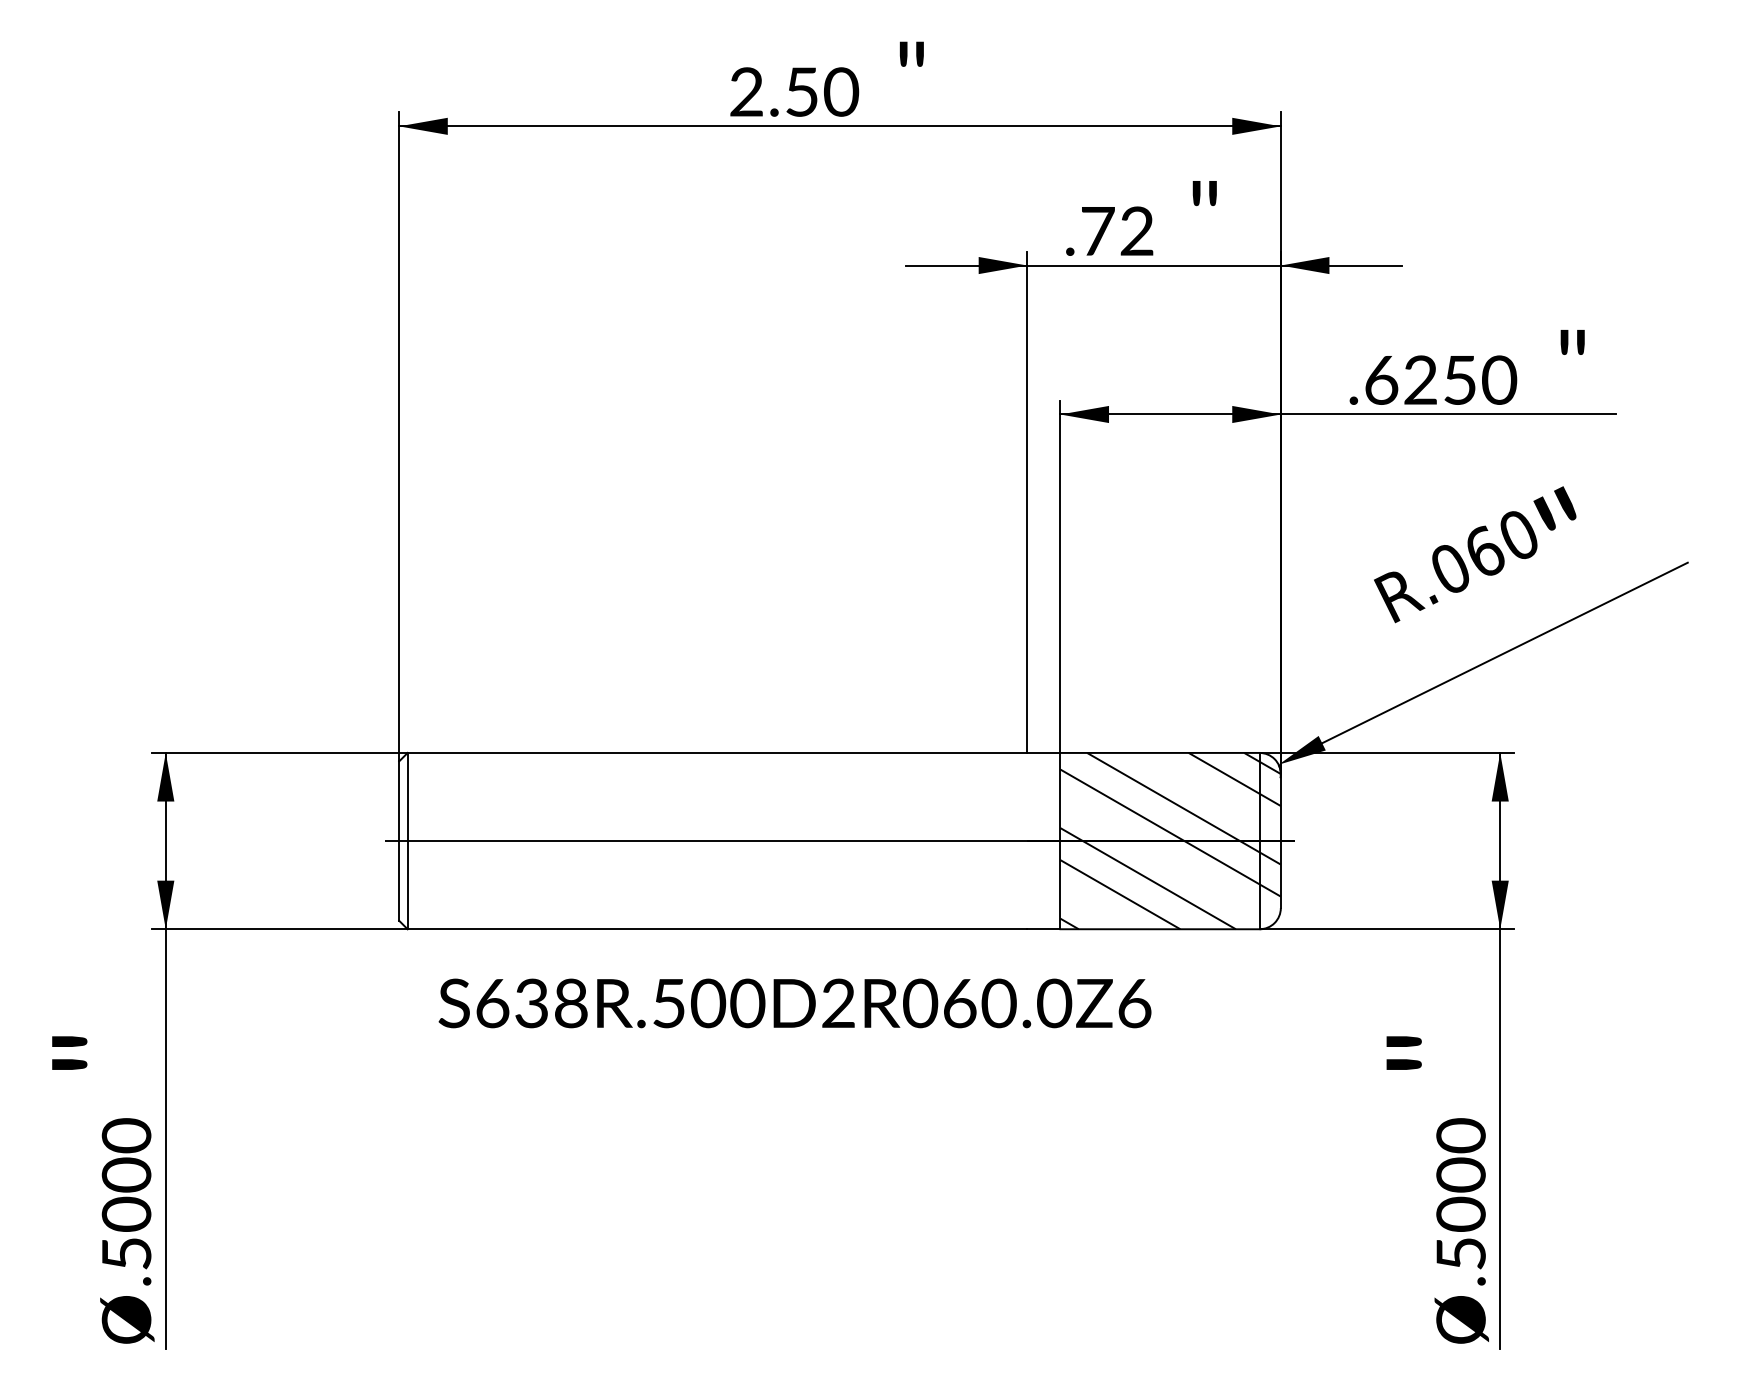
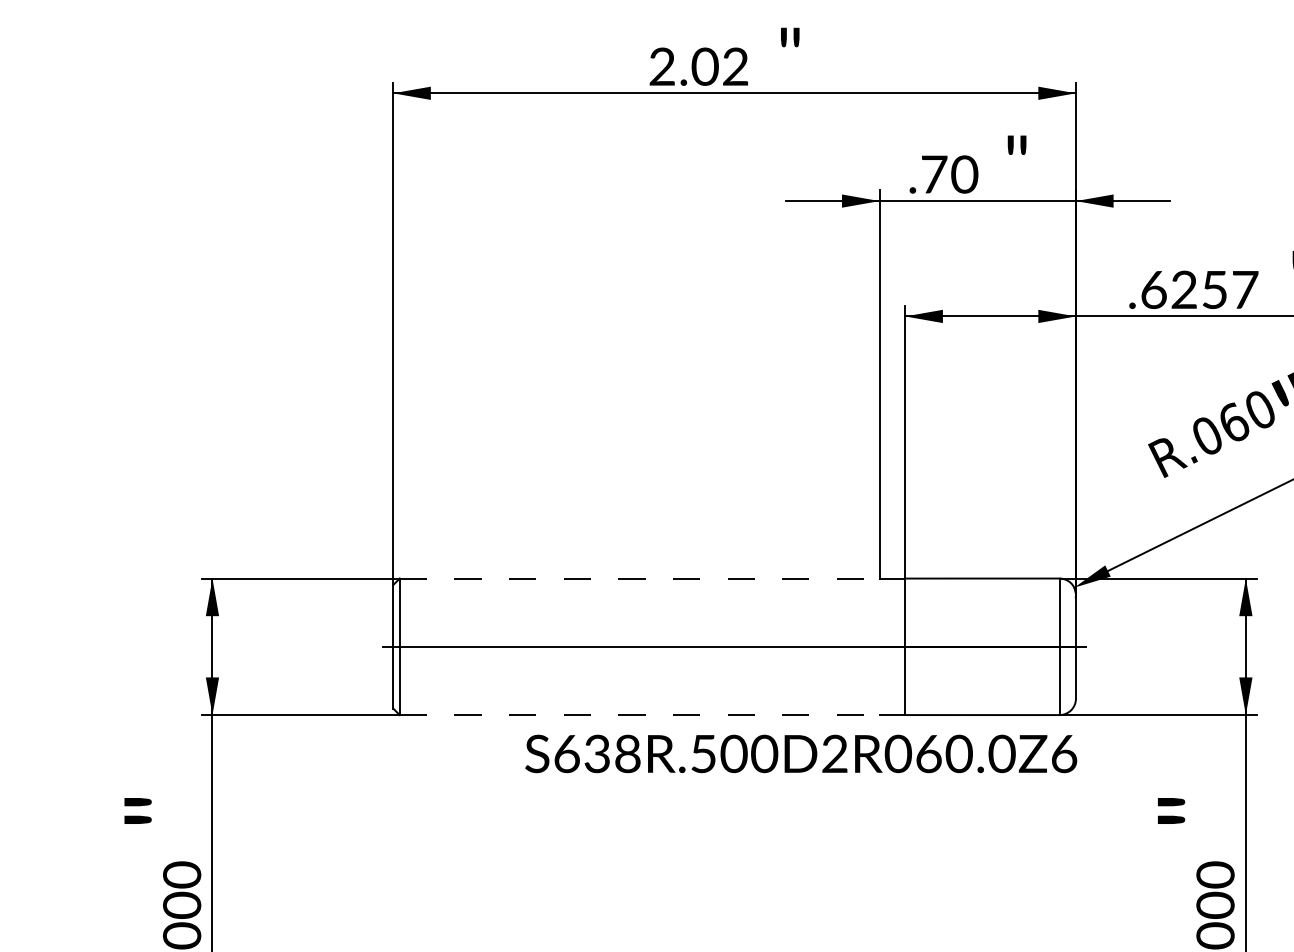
text: (821, 91) -> (720, 66), 2.50 -> 2.02
text: (1136, 230) -> (964, 173), .72 -> .70
text: (1499, 379) -> (1245, 289), .6250 -> .6257
line: (717, 752) -> (639, 578), solid -> dashed
hatch: (1170, 840) -> (990, 646), removed
line: (717, 929) -> (639, 715), solid -> dashed
text: (794, 1003) -> (800, 753), moved

